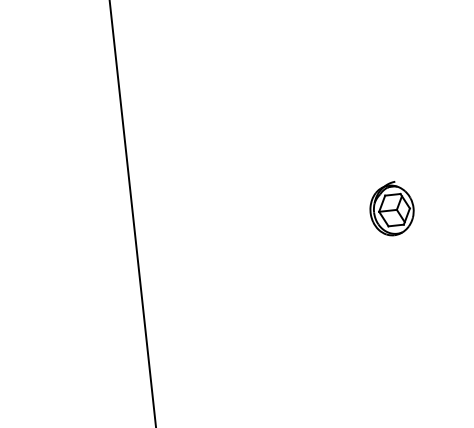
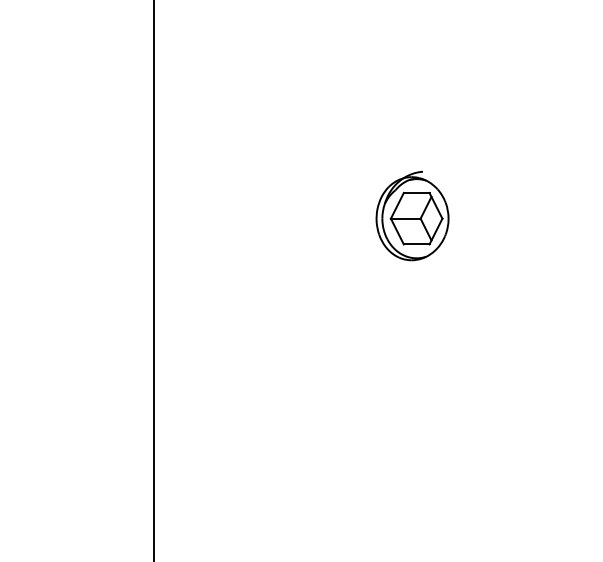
part: (391, 208) -> (412, 215), size x1.67

